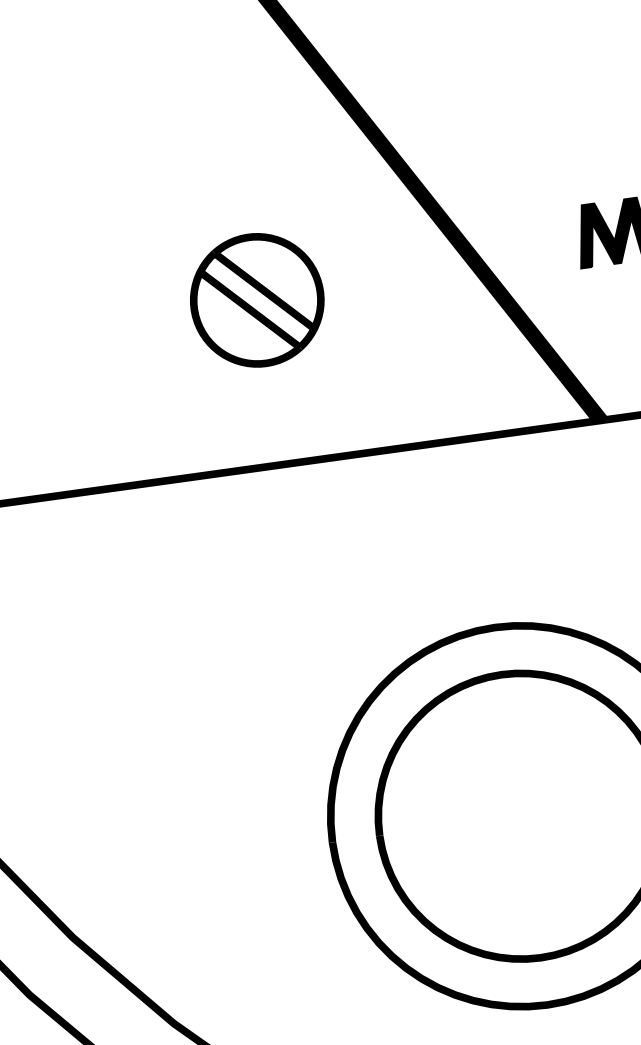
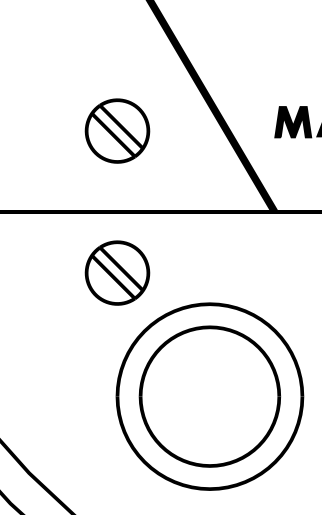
part: (297, 588) -> (117, 272), added

